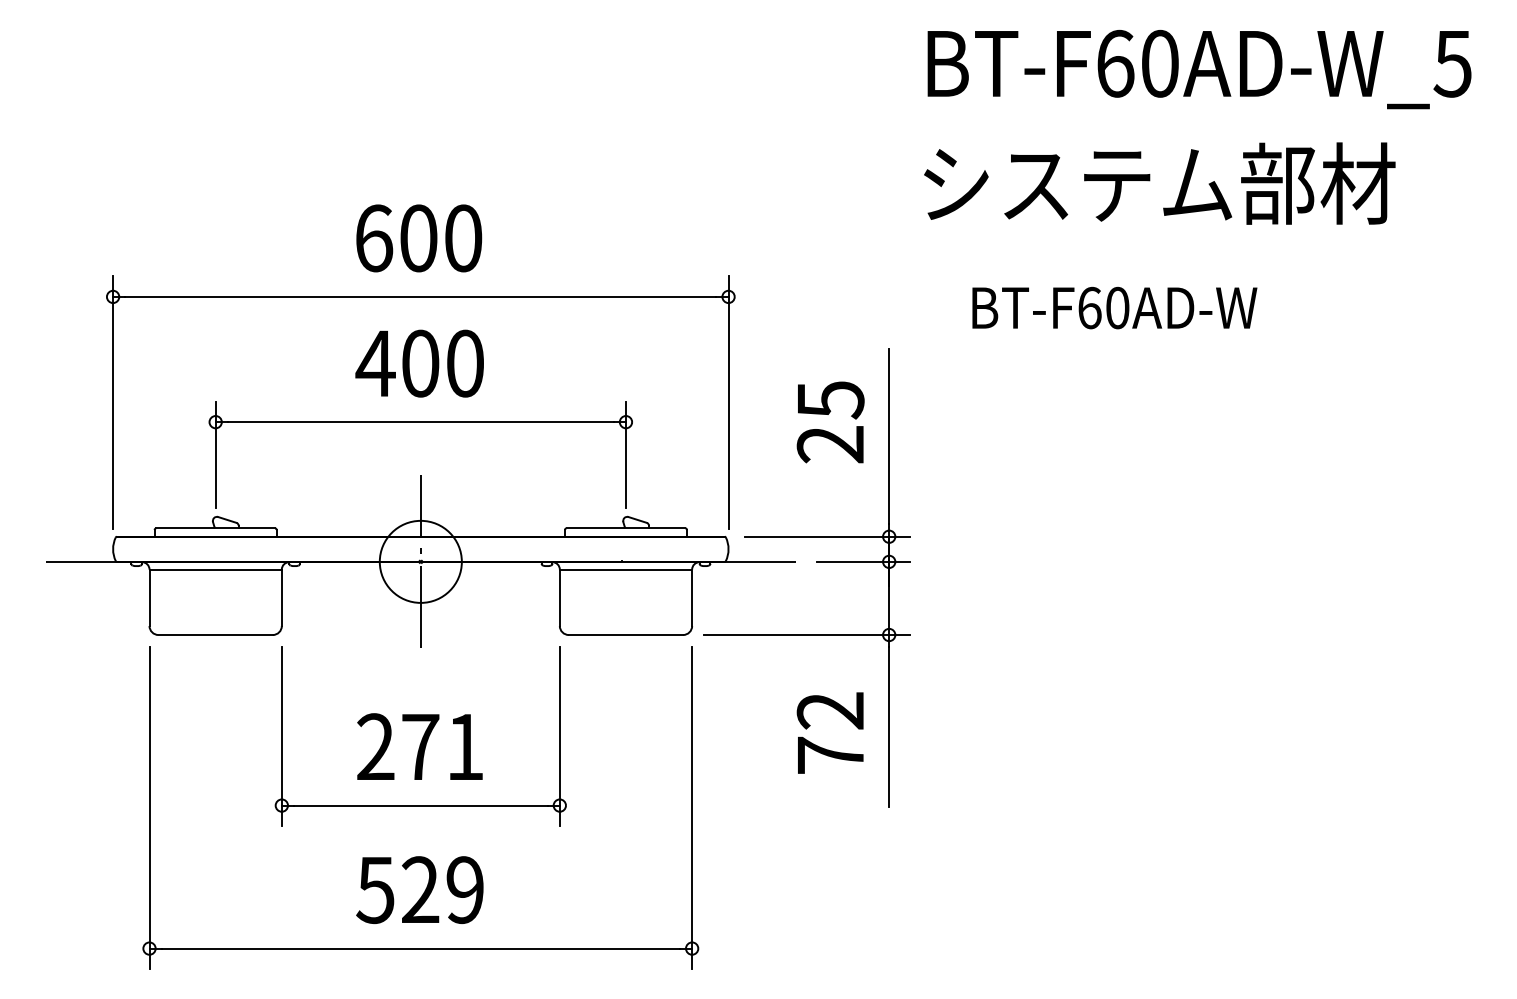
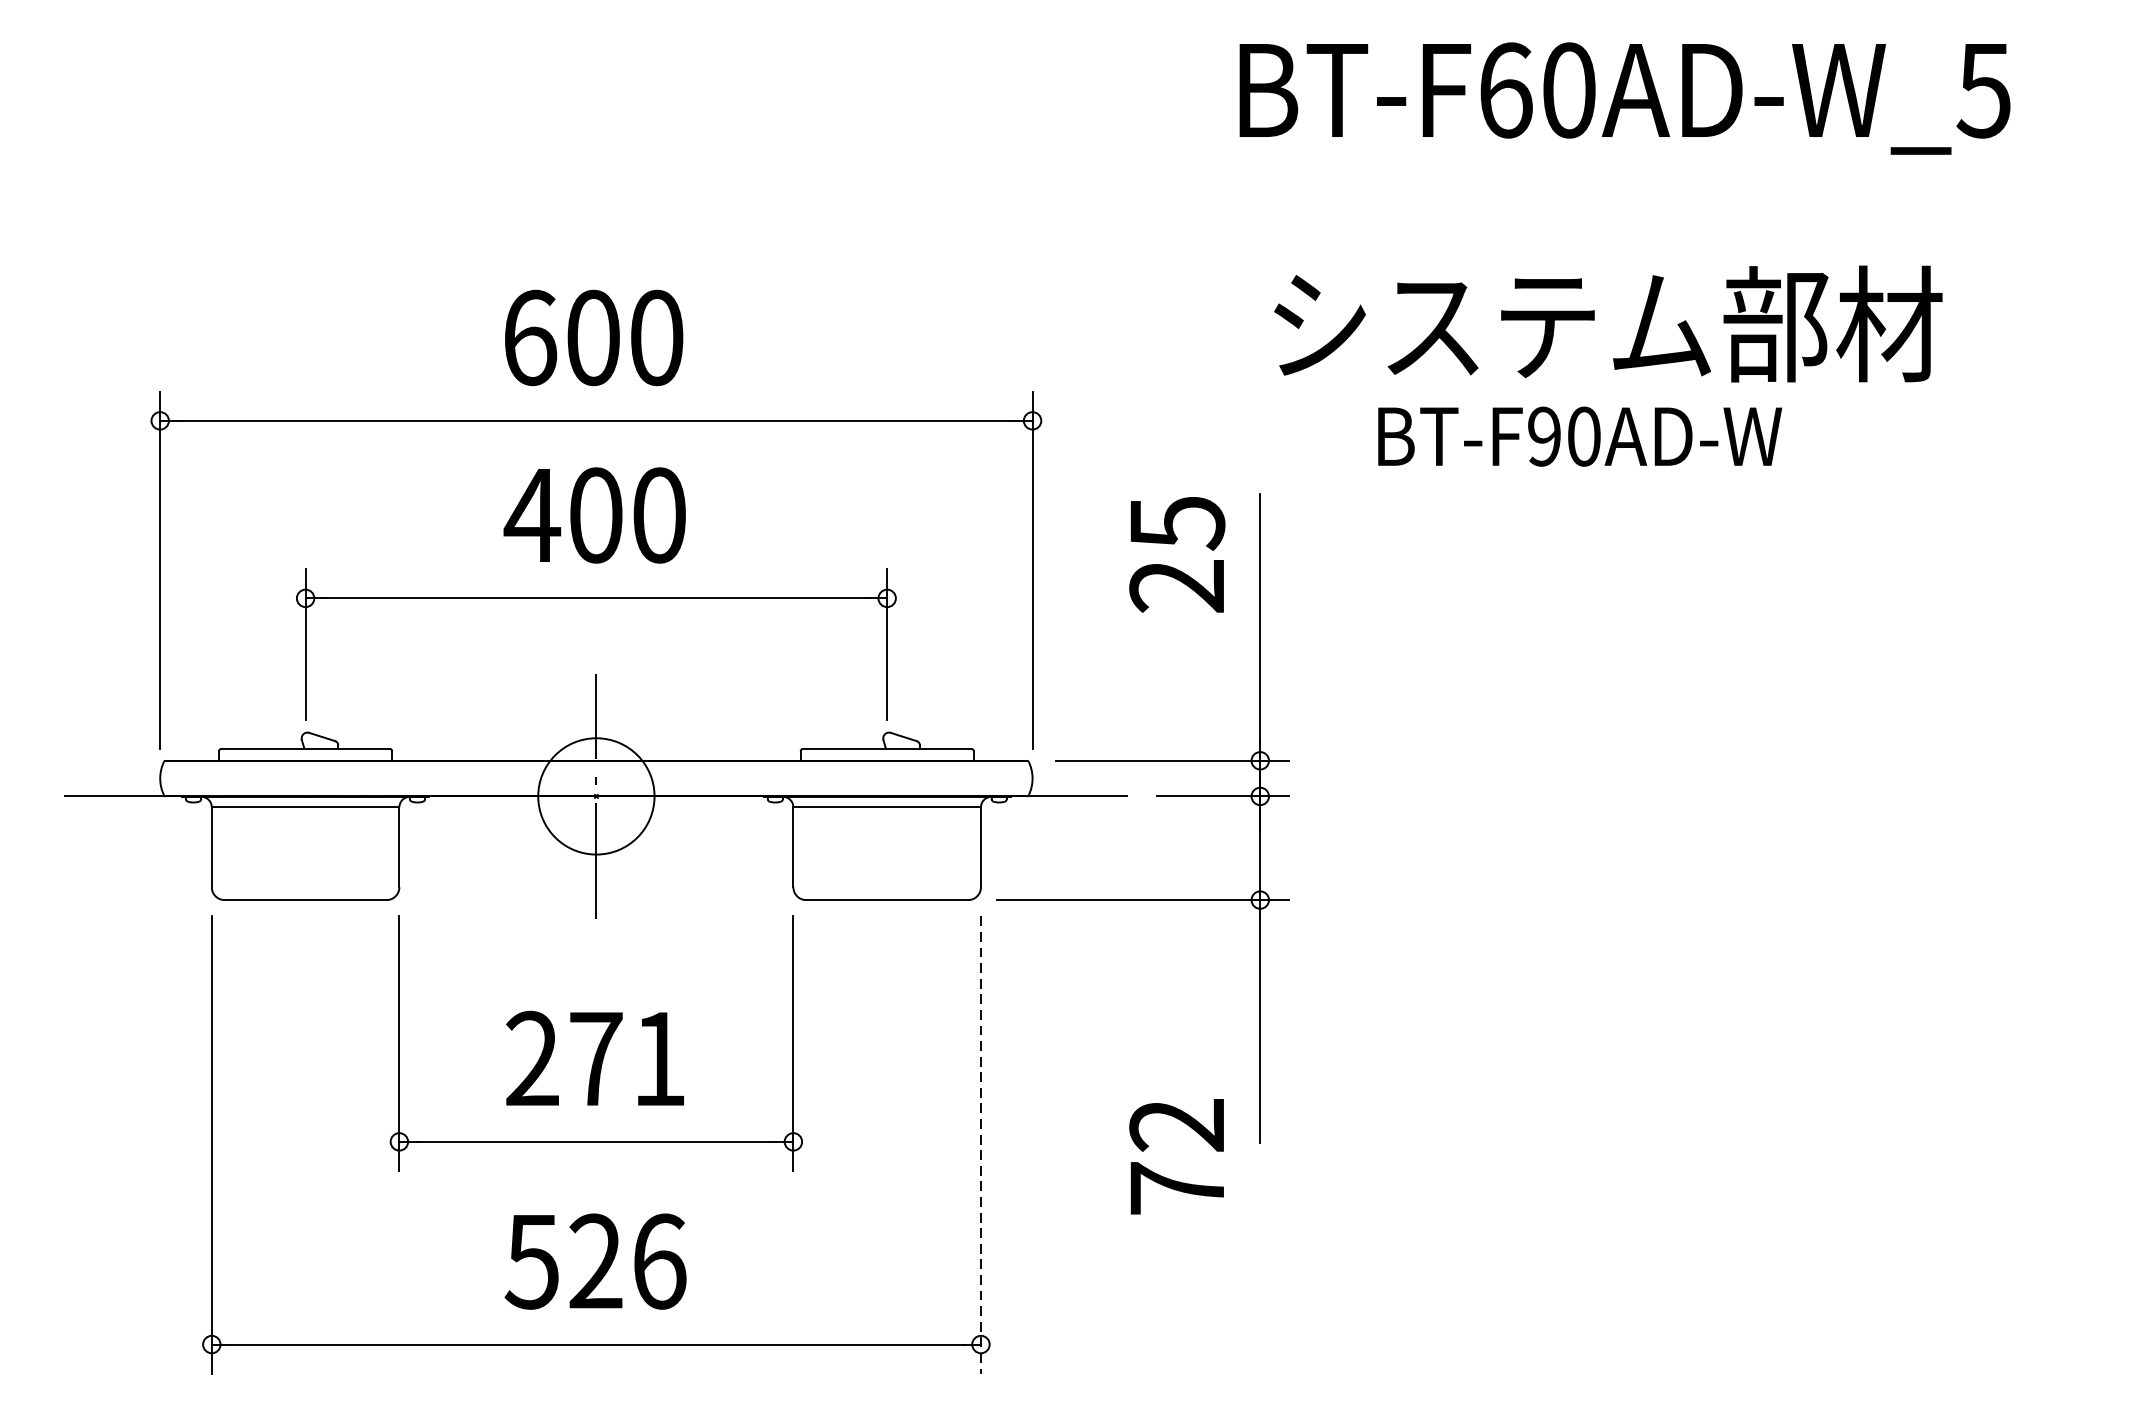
text: (1199, 69) -> (1624, 98), moved
text: (1159, 183) -> (1607, 323), moved
text: (1089, 307) -> (1544, 435), BT-F60AD-W -> BT-F90AD-W
text: (830, 422) -> (1177, 554), moved
text: (829, 732) -> (1175, 1155), moved
line: (692, 808) -> (981, 1145), solid -> dashed
text: (465, 890) -> (659, 1262), 529 -> 526

